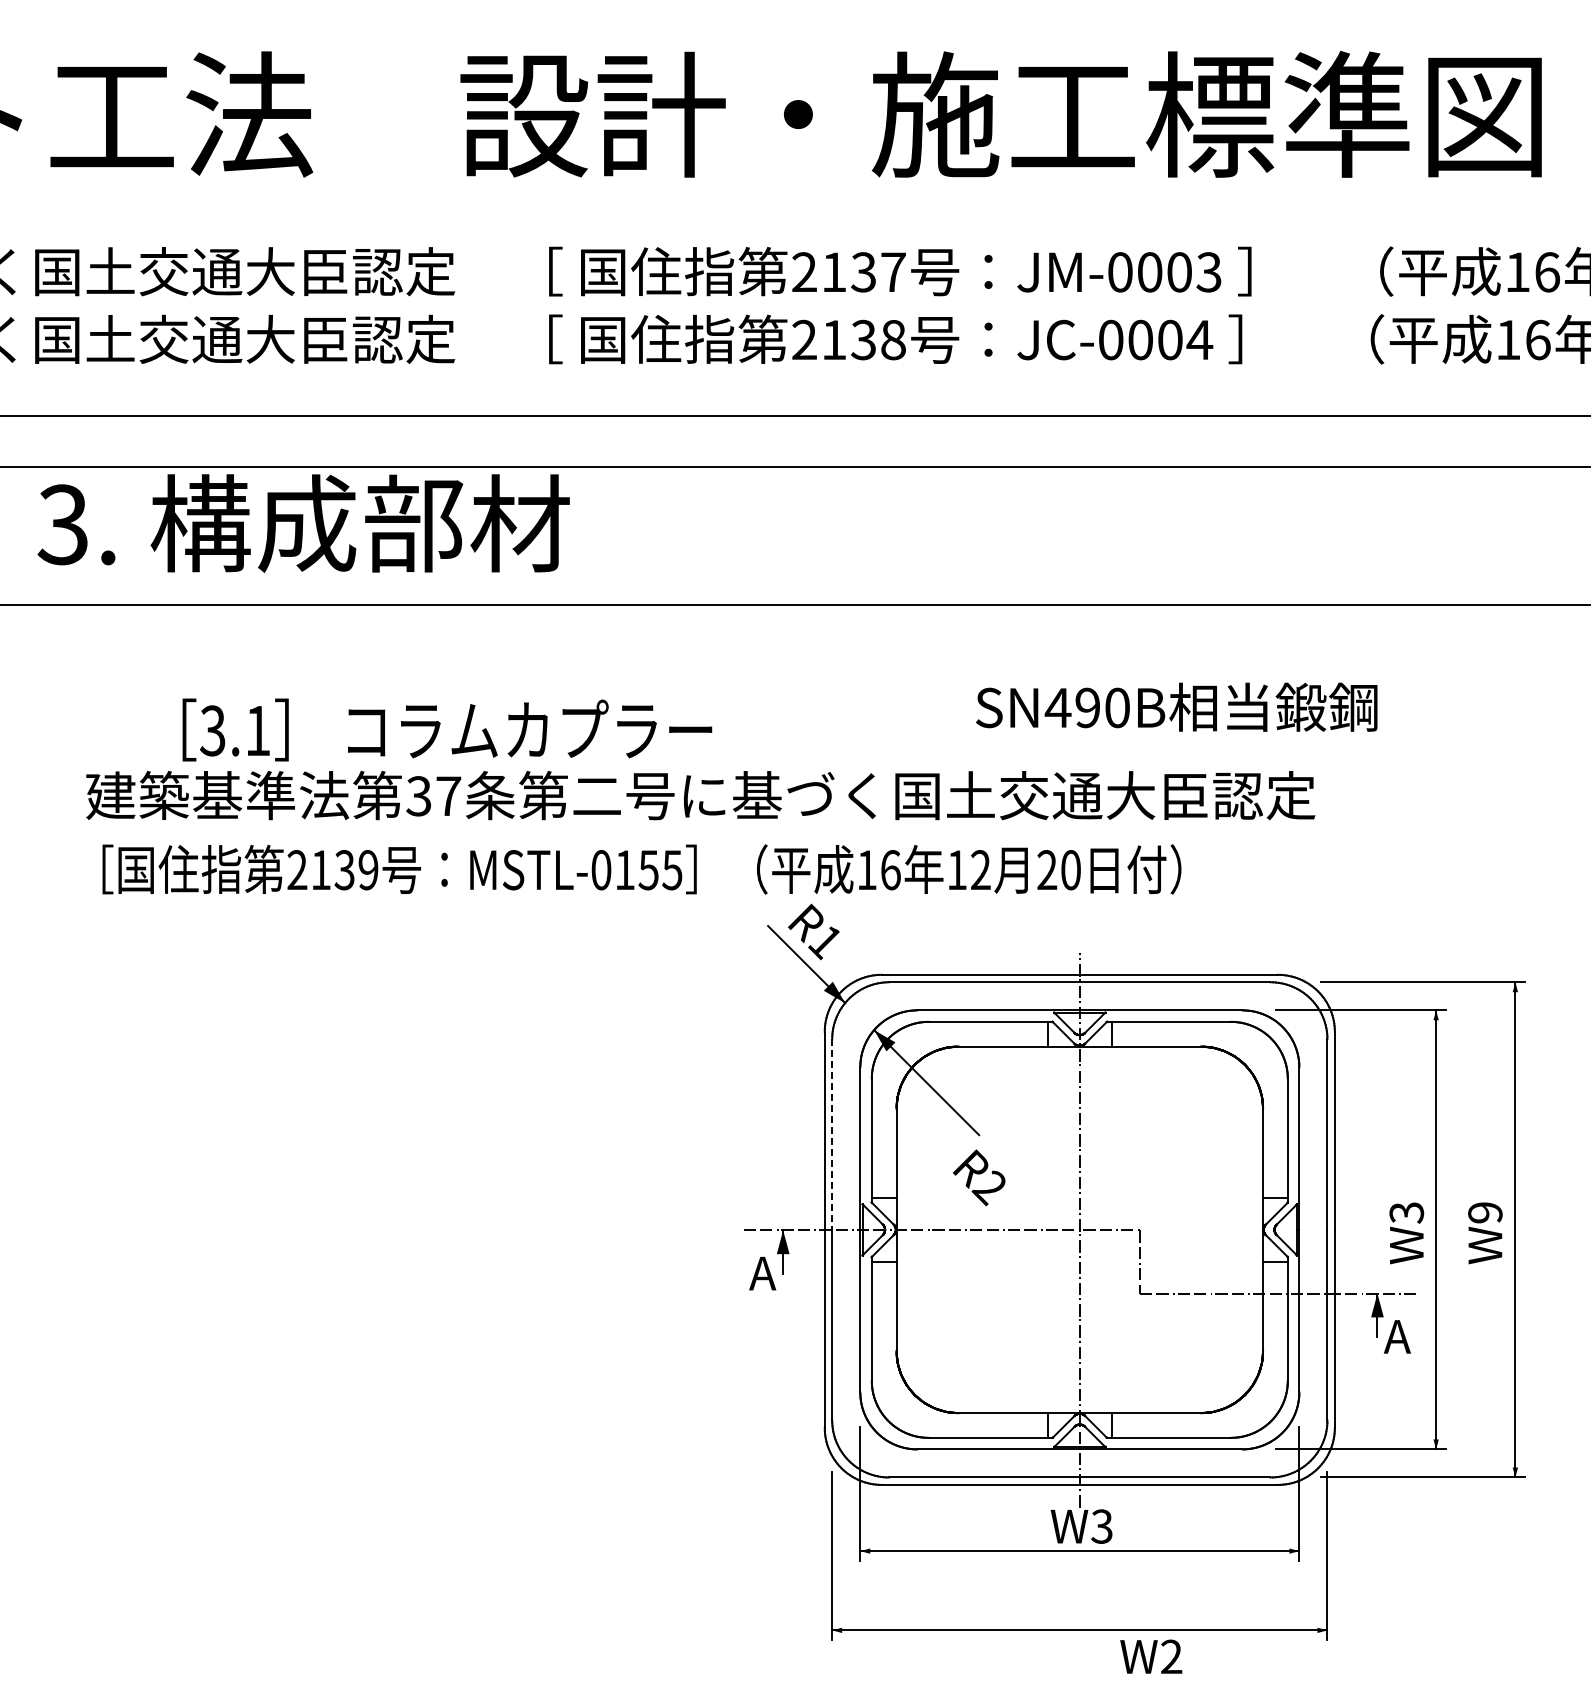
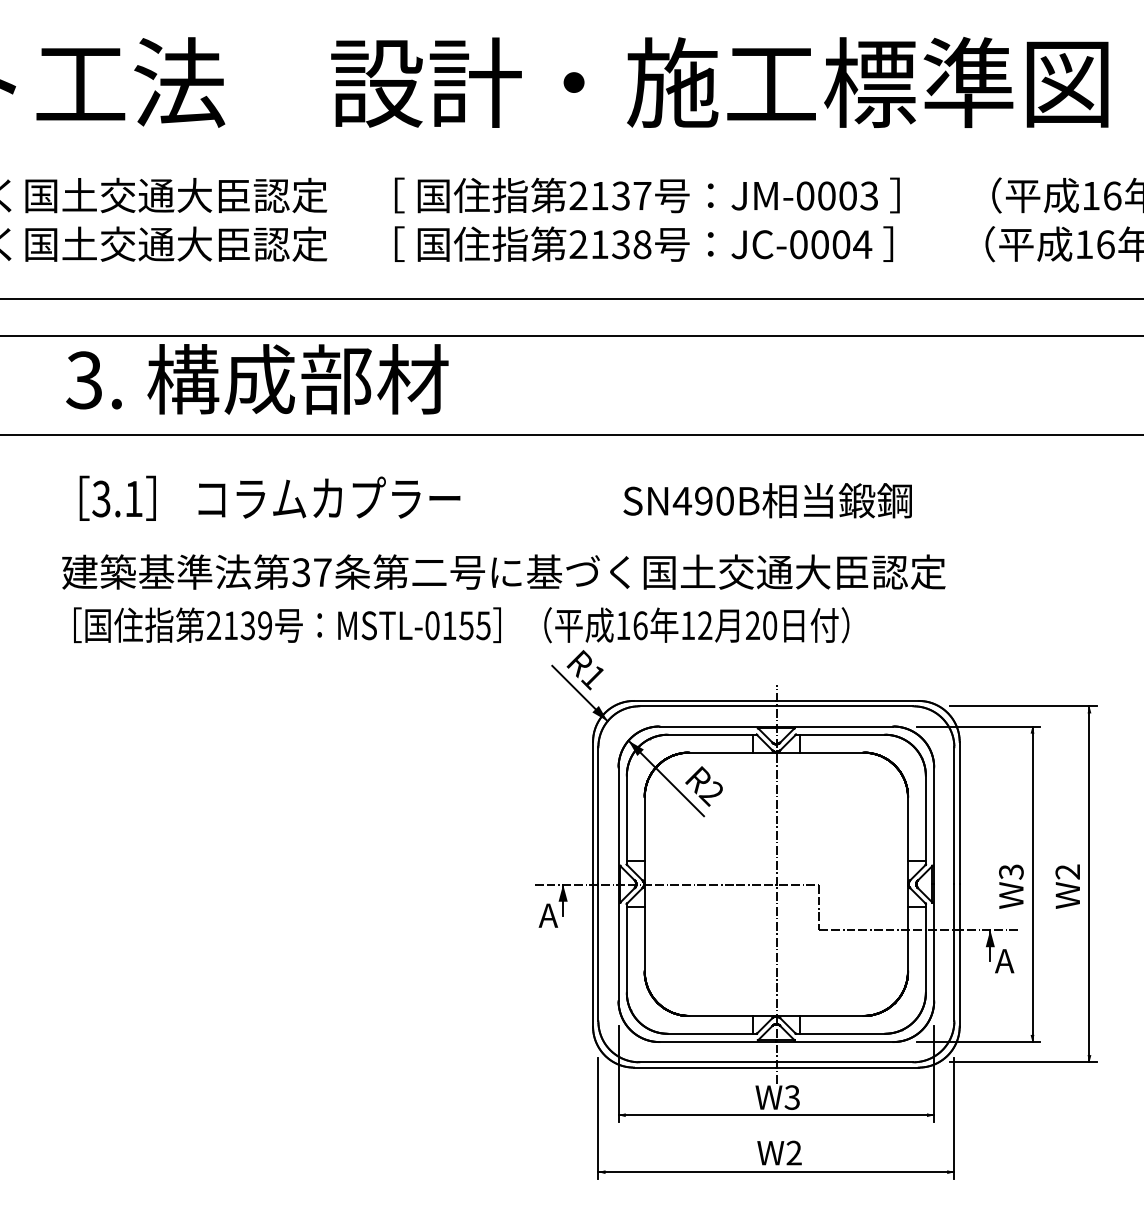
text: (303, 523) -> (257, 379), moved
text: (1176, 706) -> (767, 500), moved
text: (447, 729) -> (270, 498), moved
line: (832, 1135) -> (598, 816), dashed -> solid
text: (979, 1177) -> (704, 786), moved
text: (1485, 1212) -> (1067, 871), W9 -> W2
text: (1151, 1656) -> (779, 1152), moved

